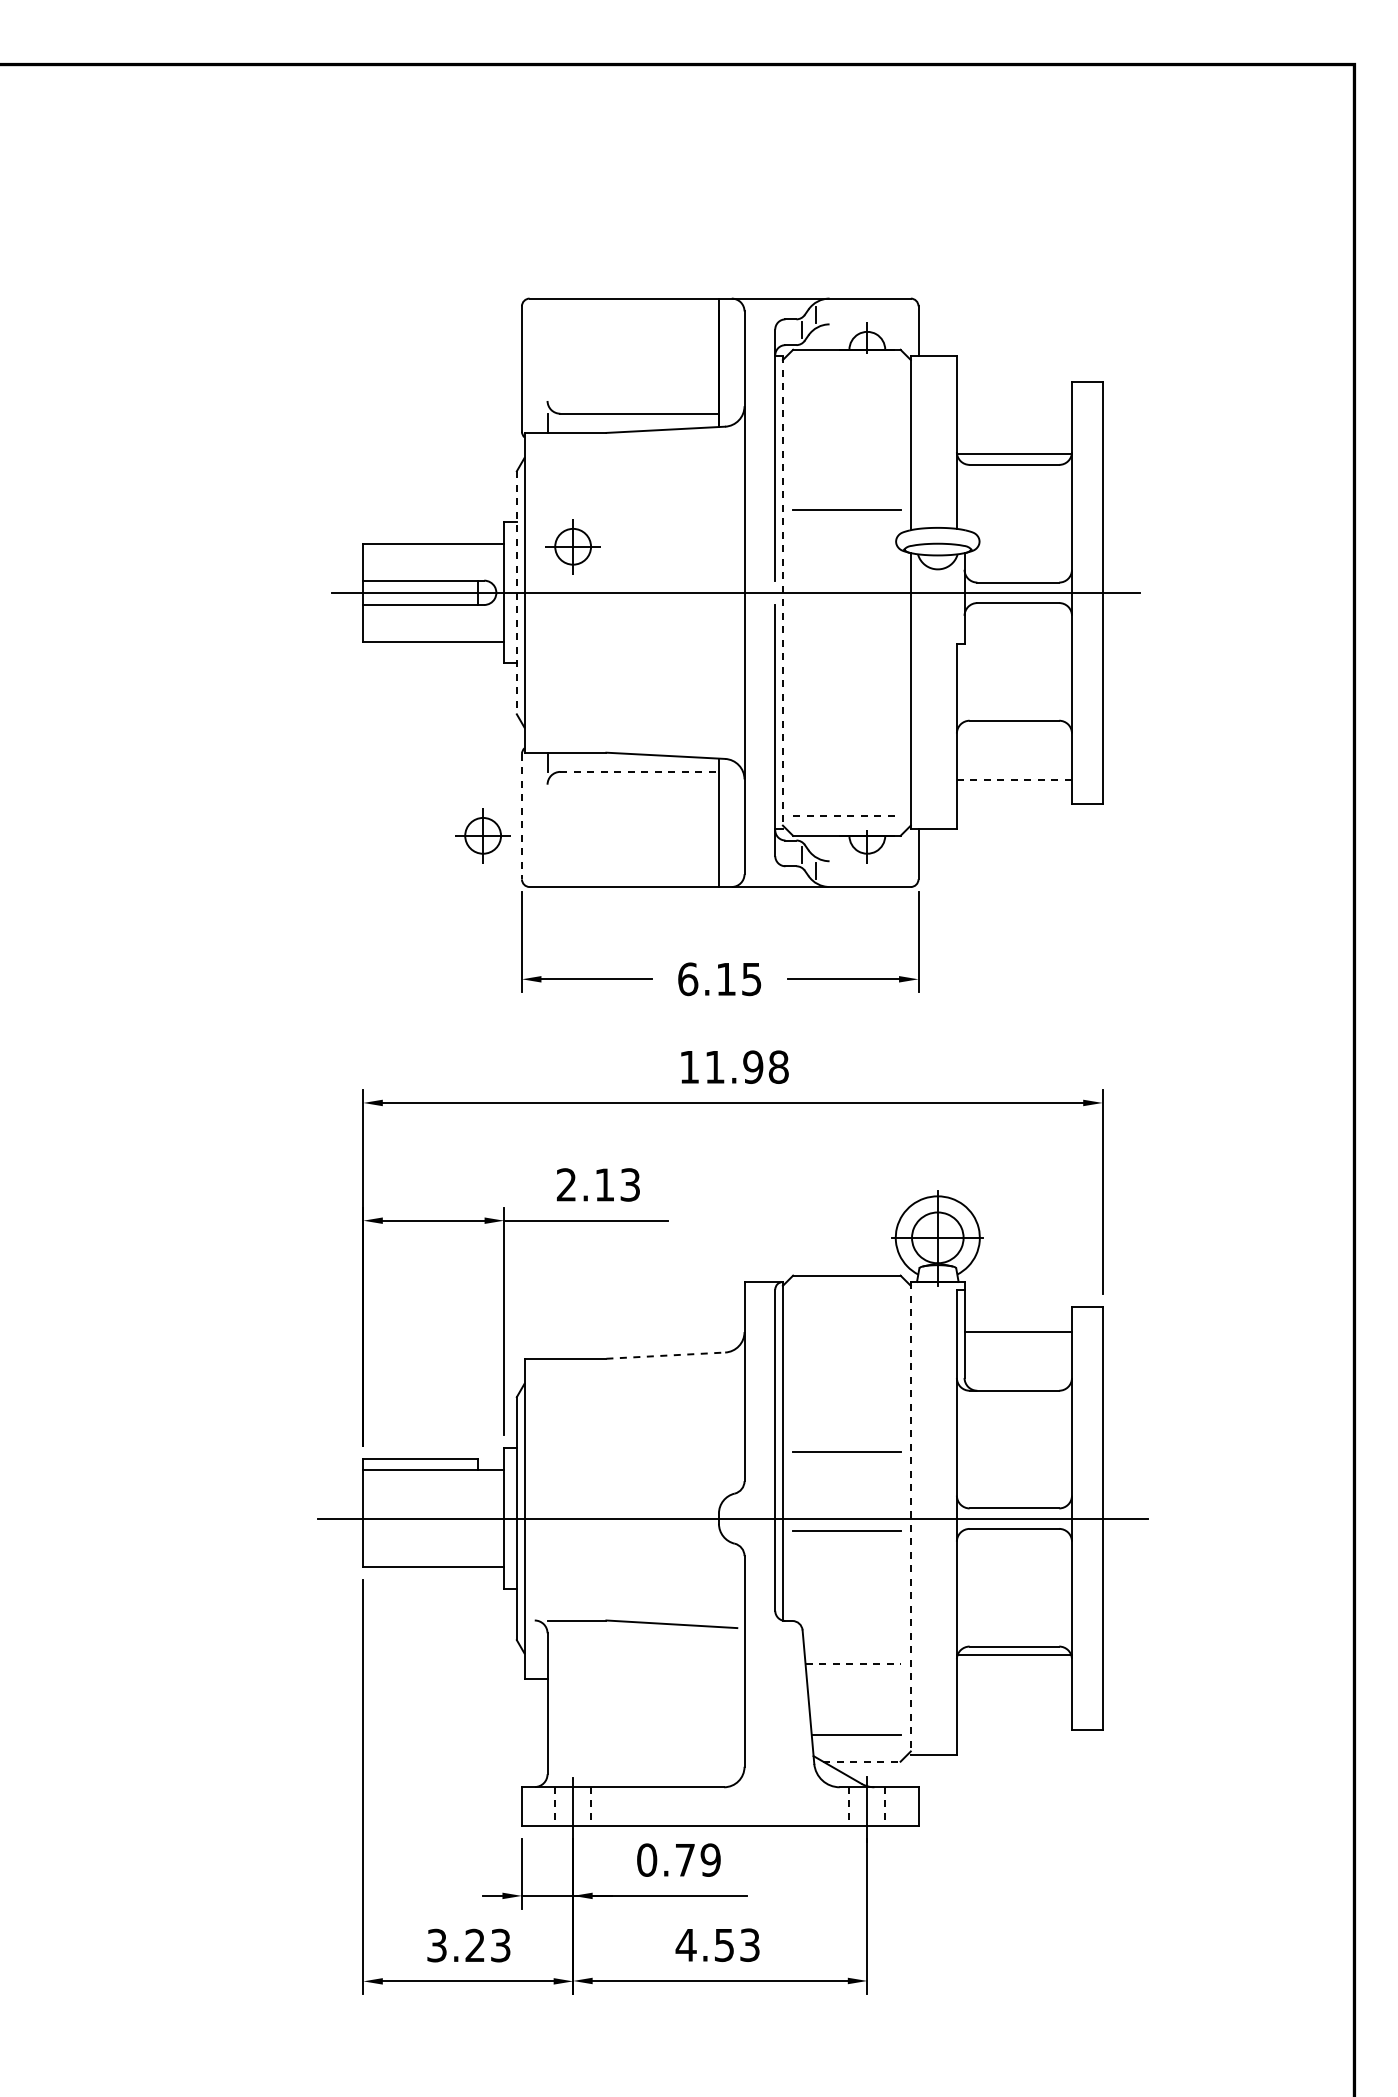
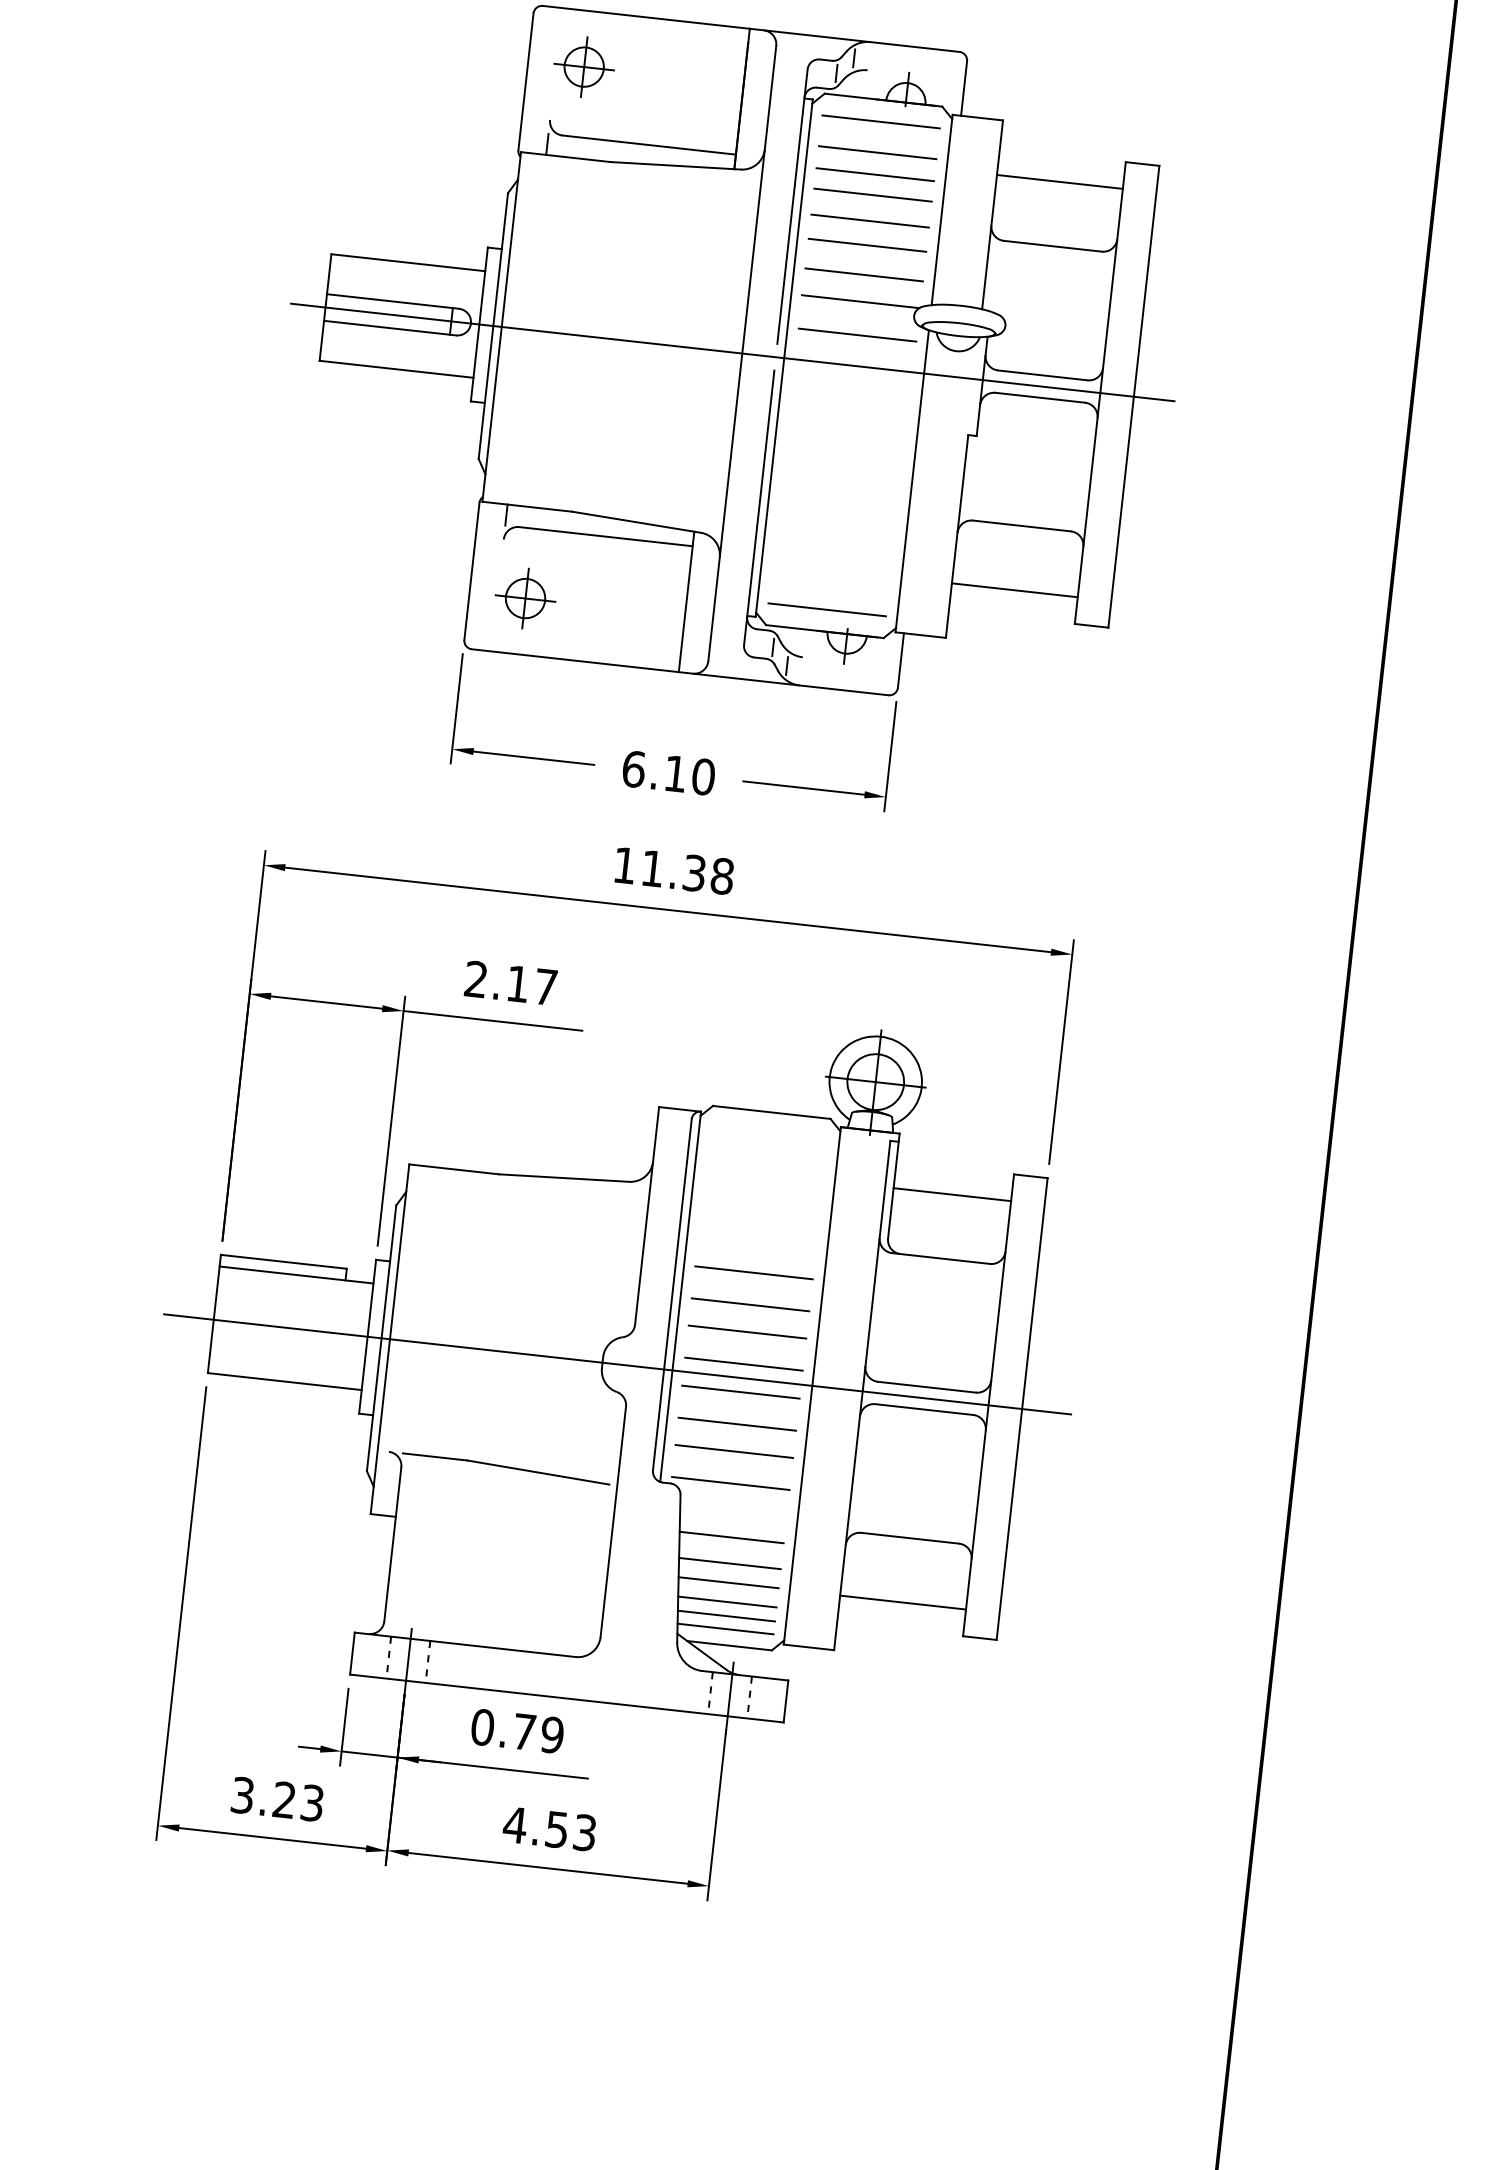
line: (846, 369) -> (880, 121), added
line: (846, 397) -> (877, 152), added
line: (846, 417) -> (874, 174), added
line: (846, 436) -> (872, 194), added
line: (1014, 454) -> (1059, 182), moved
line: (846, 460) -> (869, 221), added
line: (846, 482) -> (867, 245), added
line: (846, 534) -> (860, 302), added
part: (572, 546) -> (583, 66), moved
line: (846, 564) -> (857, 334), added
line: (516, 592) -> (493, 325), dashed -> solid
line: (782, 592) -> (783, 357), dashed -> solid
line: (640, 771) -> (606, 536), dashed -> solid
line: (1014, 779) -> (1014, 590), dashed -> solid
line: (846, 815) -> (826, 609), dashed -> solid
line: (521, 816) -> (471, 571), dashed -> solid
part: (482, 835) -> (524, 598), moved
text: (751, 979) -> (703, 777), 6.15 -> 6.10
text: (753, 1066) -> (694, 872), 11.98 -> 11.38
text: (629, 1184) -> (545, 986), 2.13 -> 2.17
line: (666, 1355) -> (564, 1177), dashed -> solid
line: (846, 1422) -> (753, 1272), added
line: (846, 1476) -> (747, 1332), added
line: (846, 1505) -> (743, 1363), added
line: (910, 1518) -> (812, 1385), dashed -> solid
line: (846, 1560) -> (736, 1423), added
line: (846, 1585) -> (733, 1451), added
line: (846, 1614) -> (730, 1482), added
line: (1014, 1655) -> (903, 1602), moved
line: (853, 1663) -> (732, 1537), dashed -> solid
line: (853, 1687) -> (729, 1563), added
line: (854, 1704) -> (728, 1582), added
line: (855, 1722) -> (727, 1602), added
line: (856, 1747) -> (725, 1629), added
line: (861, 1761) -> (729, 1645), dashed -> solid

